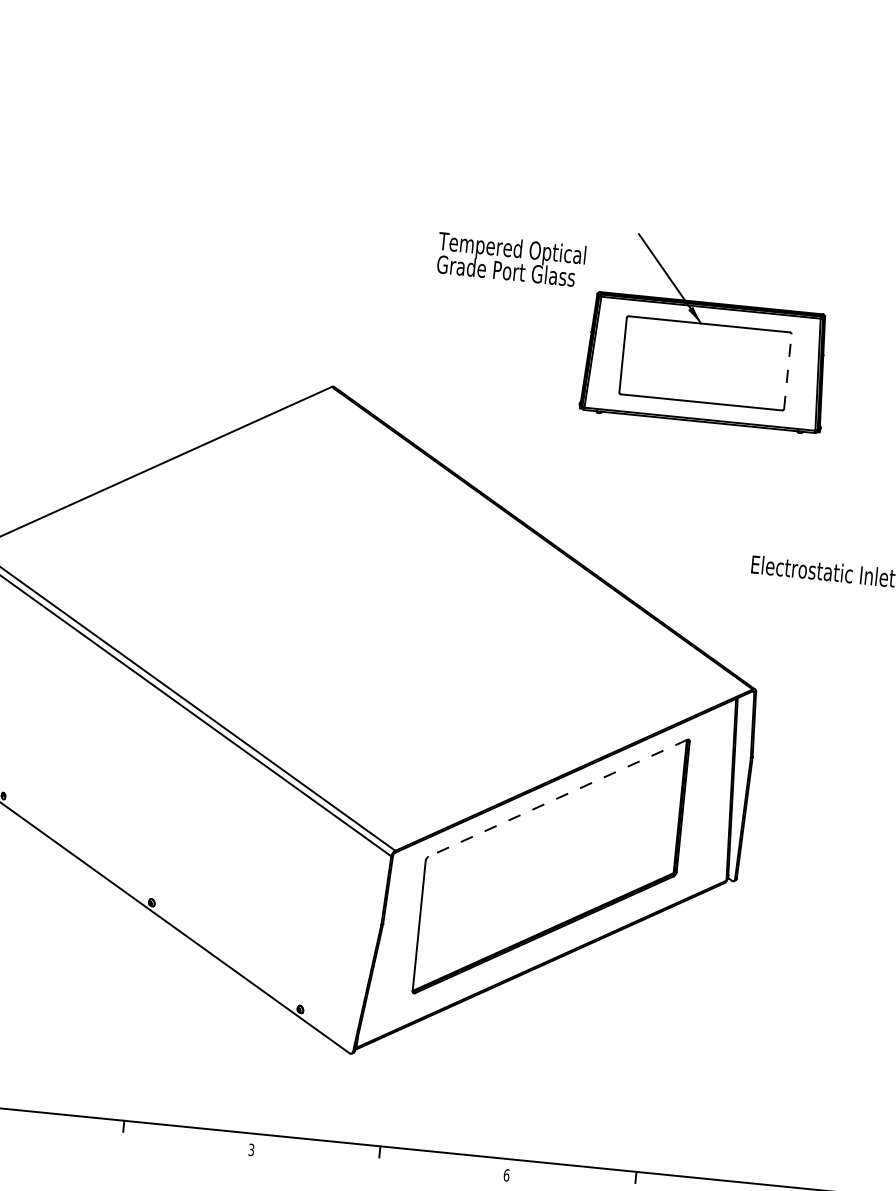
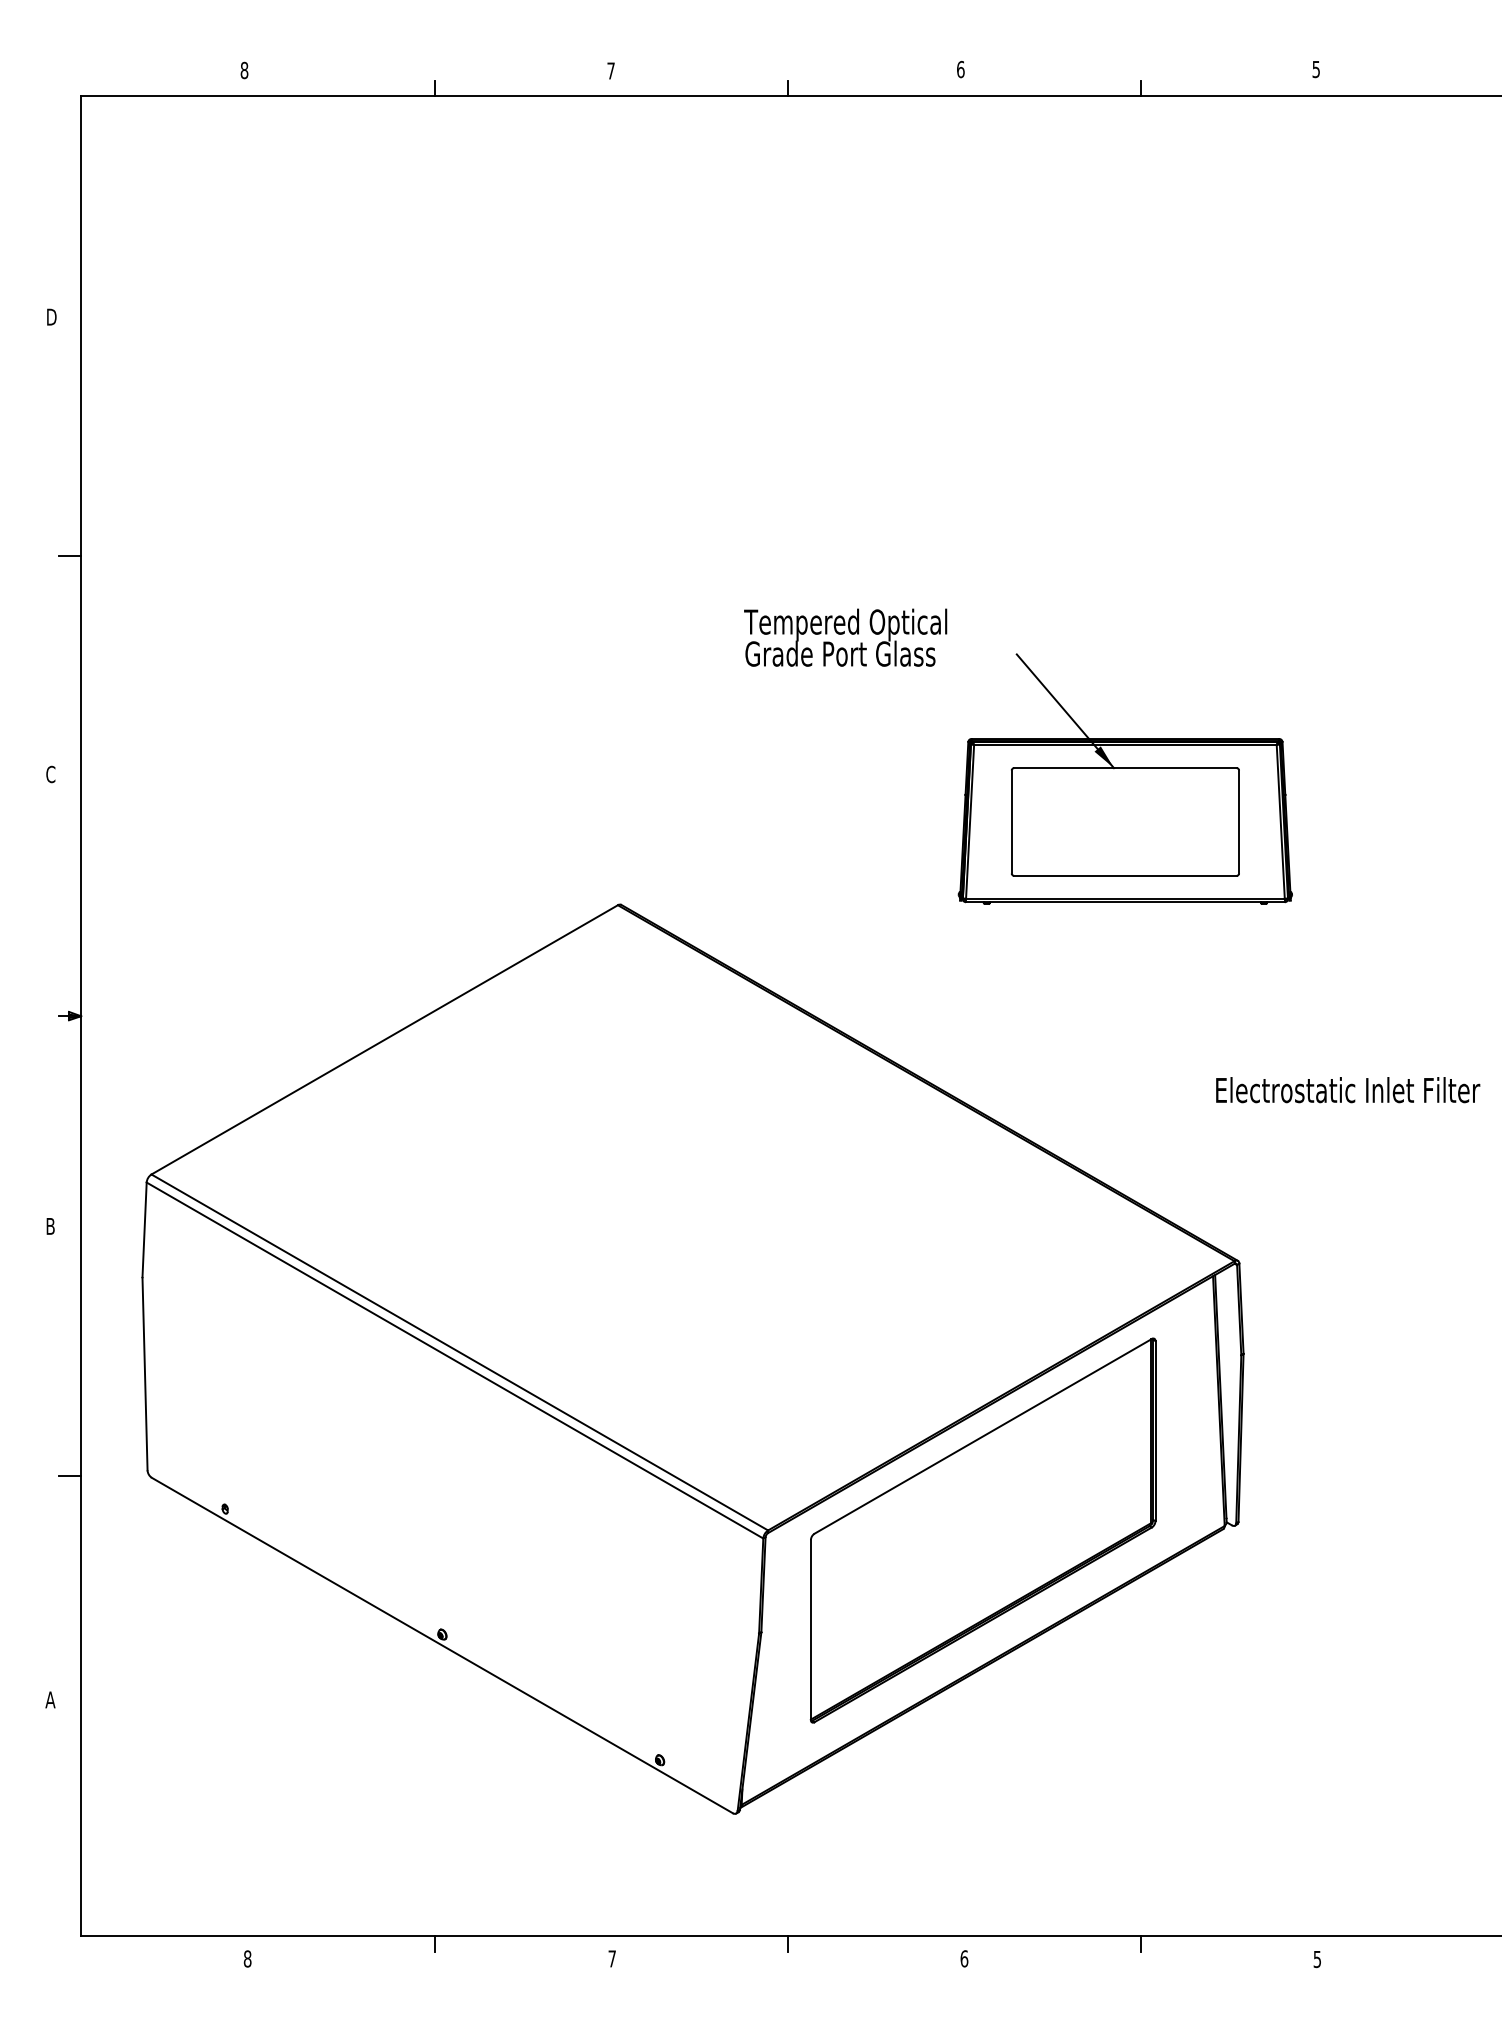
text: (511, 259) -> (845, 637), moved
line: (788, 371) -> (1239, 821), dashed -> solid
line: (558, 798) -> (983, 1436), dashed -> solid
text: (250, 1149) -> (611, 1958), 3 -> 7

